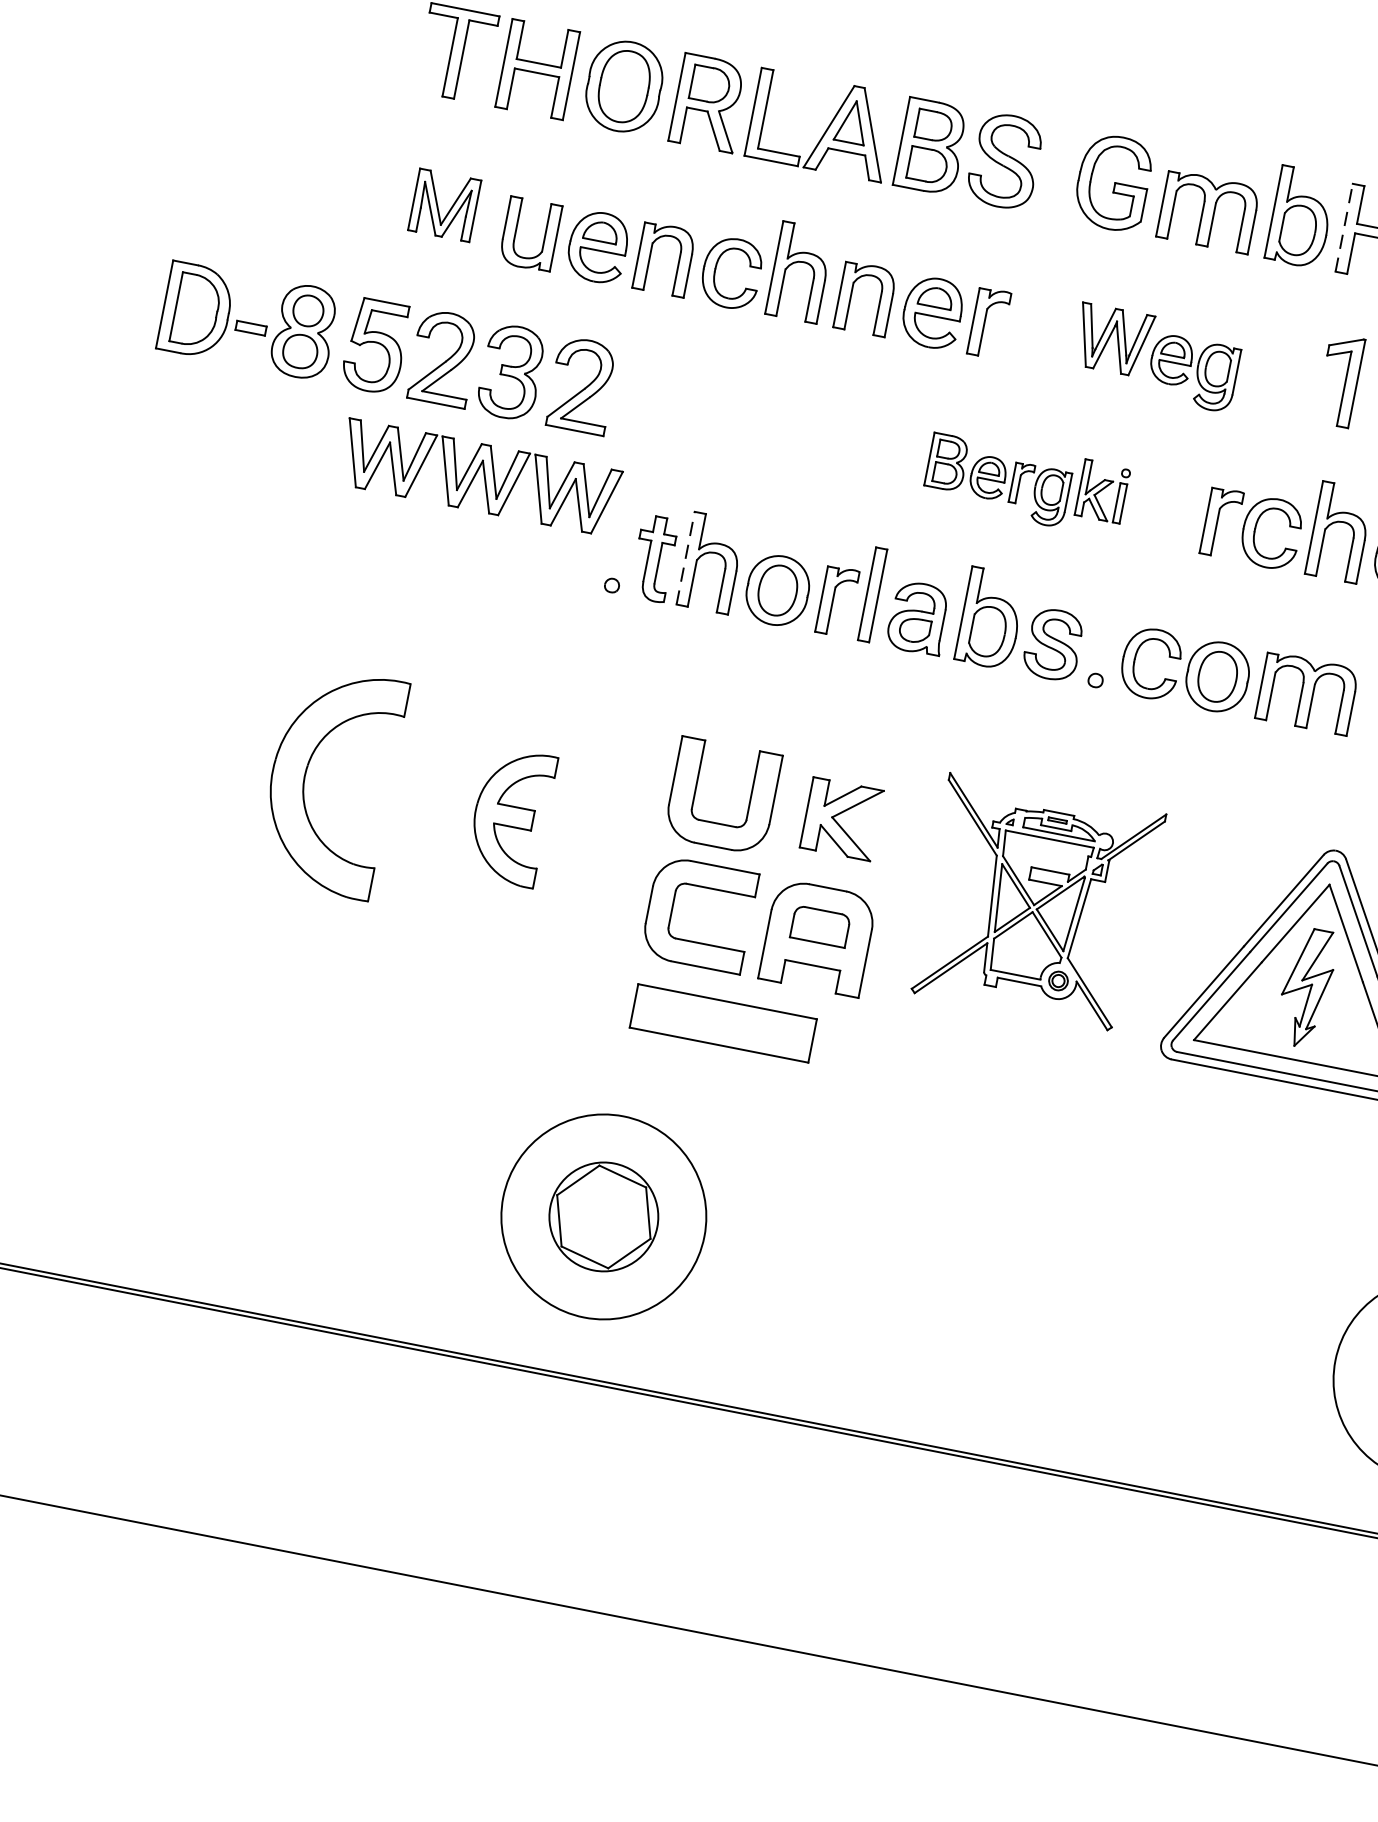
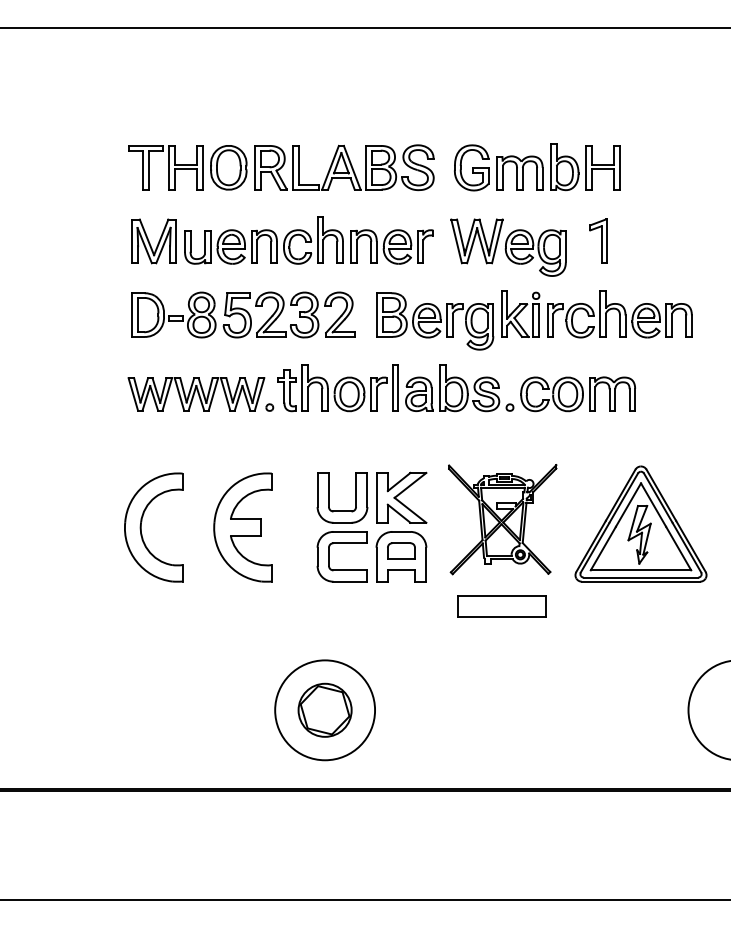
part: (443, 205) -> (153, 241), size x1.43
line: (1344, 227) -> (586, 167), dashed -> solid
part: (388, 347) -> (243, 314), moved
part: (1155, 357) -> (508, 247), size x1.43
part: (479, 477) -> (196, 394), moved
part: (1026, 484) -> (458, 320), size x1.67
line: (685, 558) -> (302, 387), dashed -> solid
part: (509, 816) -> (242, 527), size x1.67
part: (841, 818) -> (401, 497), size x1.43
part: (722, 1023) -> (501, 606), moved

